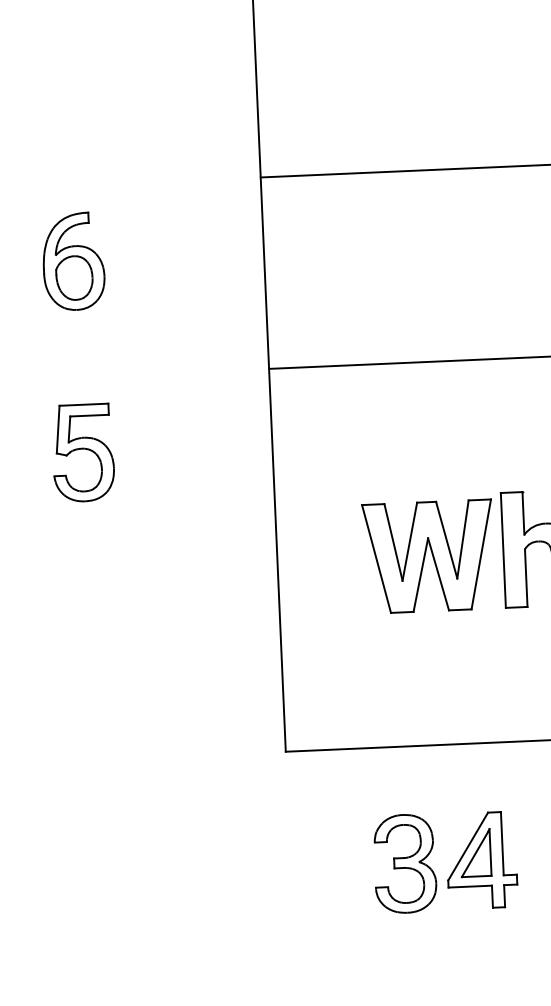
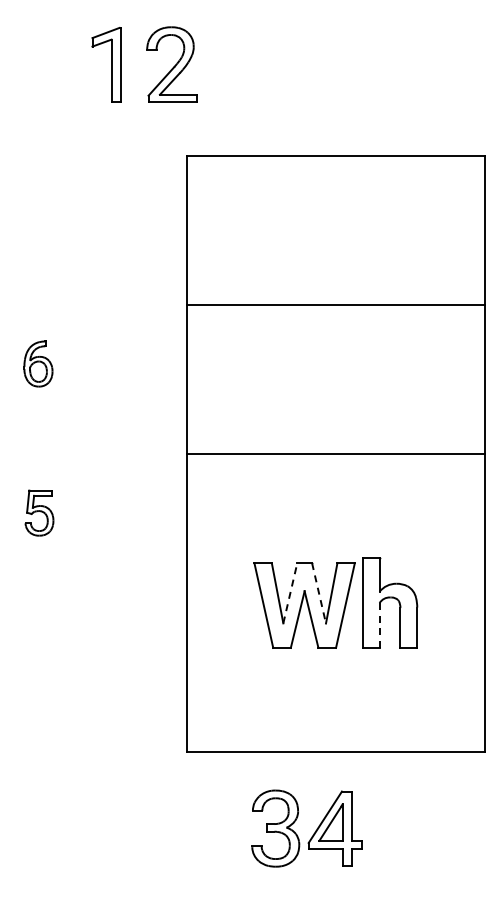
part: (73, 260) -> (38, 363), size x0.6
part: (83, 452) -> (39, 512), size x0.6
line: (447, 540) -> (319, 593), solid -> dashed
line: (410, 542) -> (290, 593), solid -> dashed
line: (526, 579) -> (379, 626), solid -> dashed
part: (453, 868) -> (313, 833), moved

